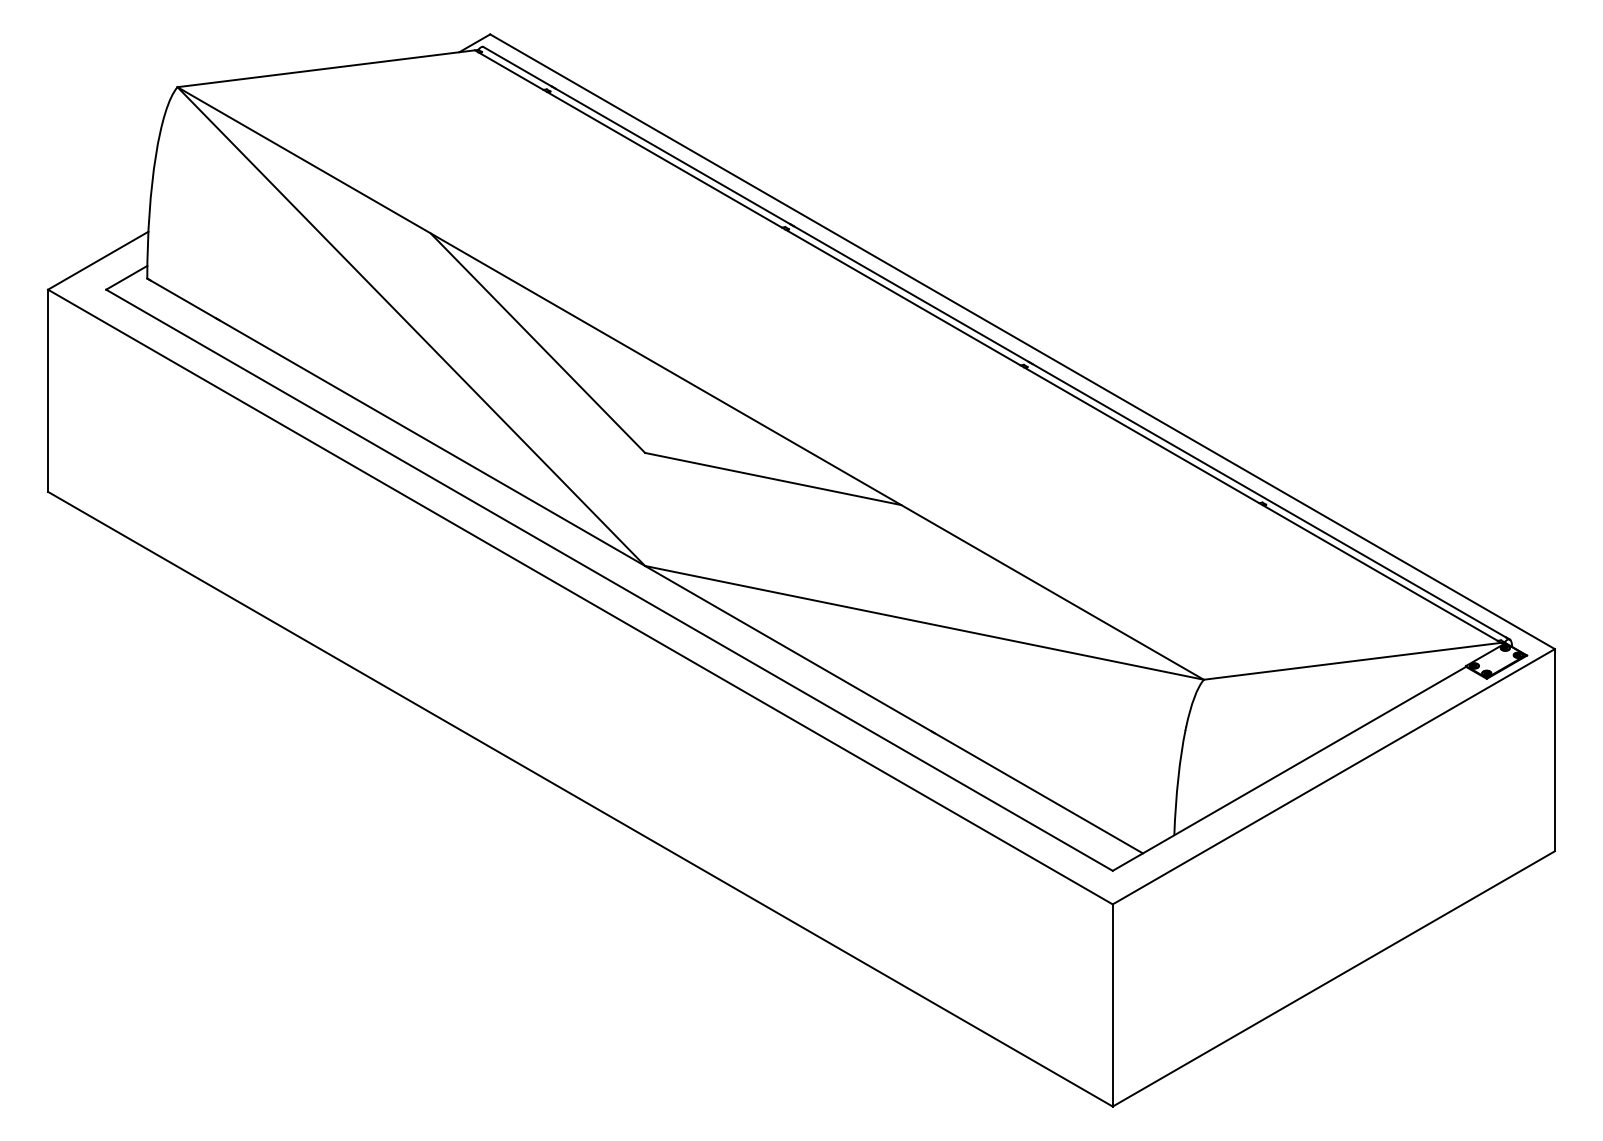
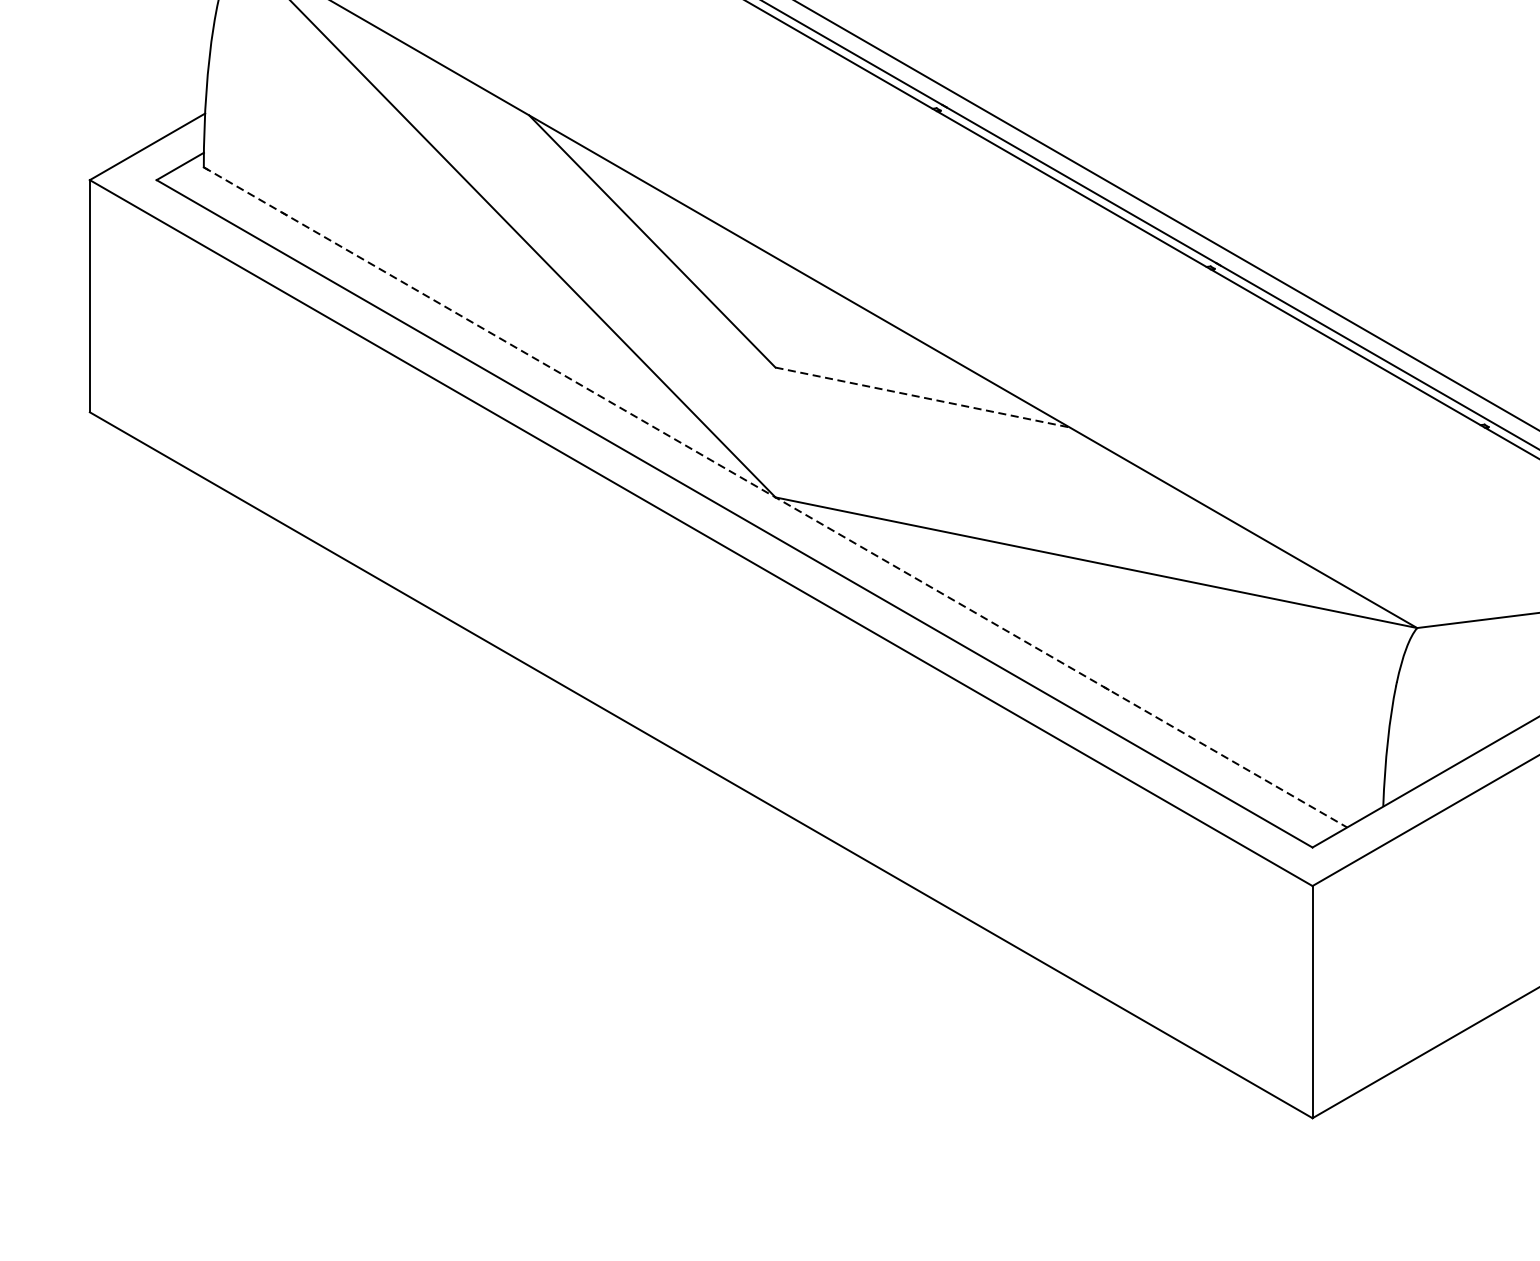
line: (773, 479) -> (922, 398), solid -> dashed
line: (645, 566) -> (775, 497), solid -> dashed

